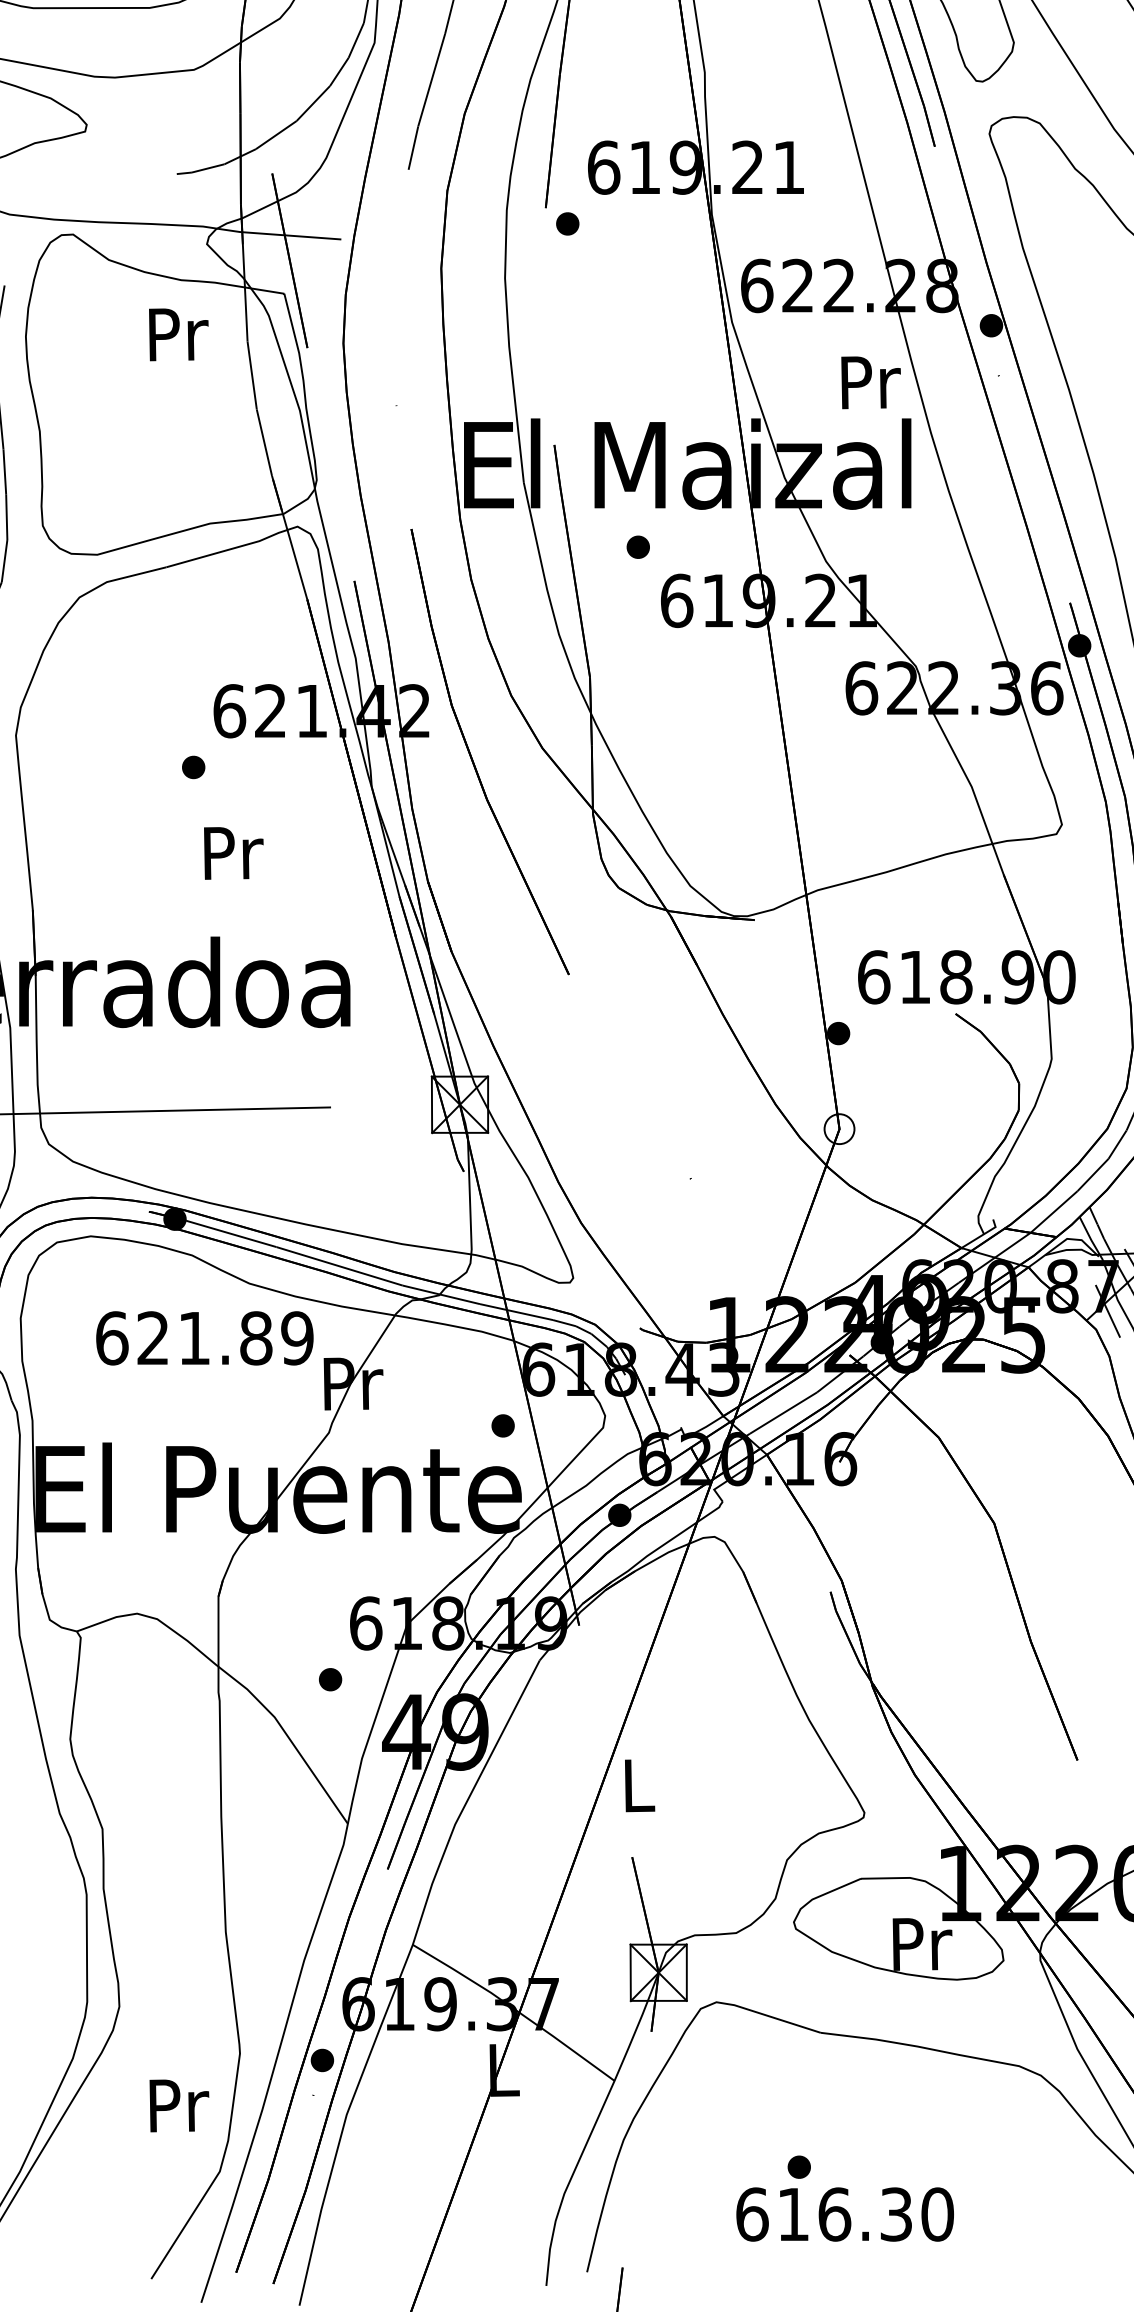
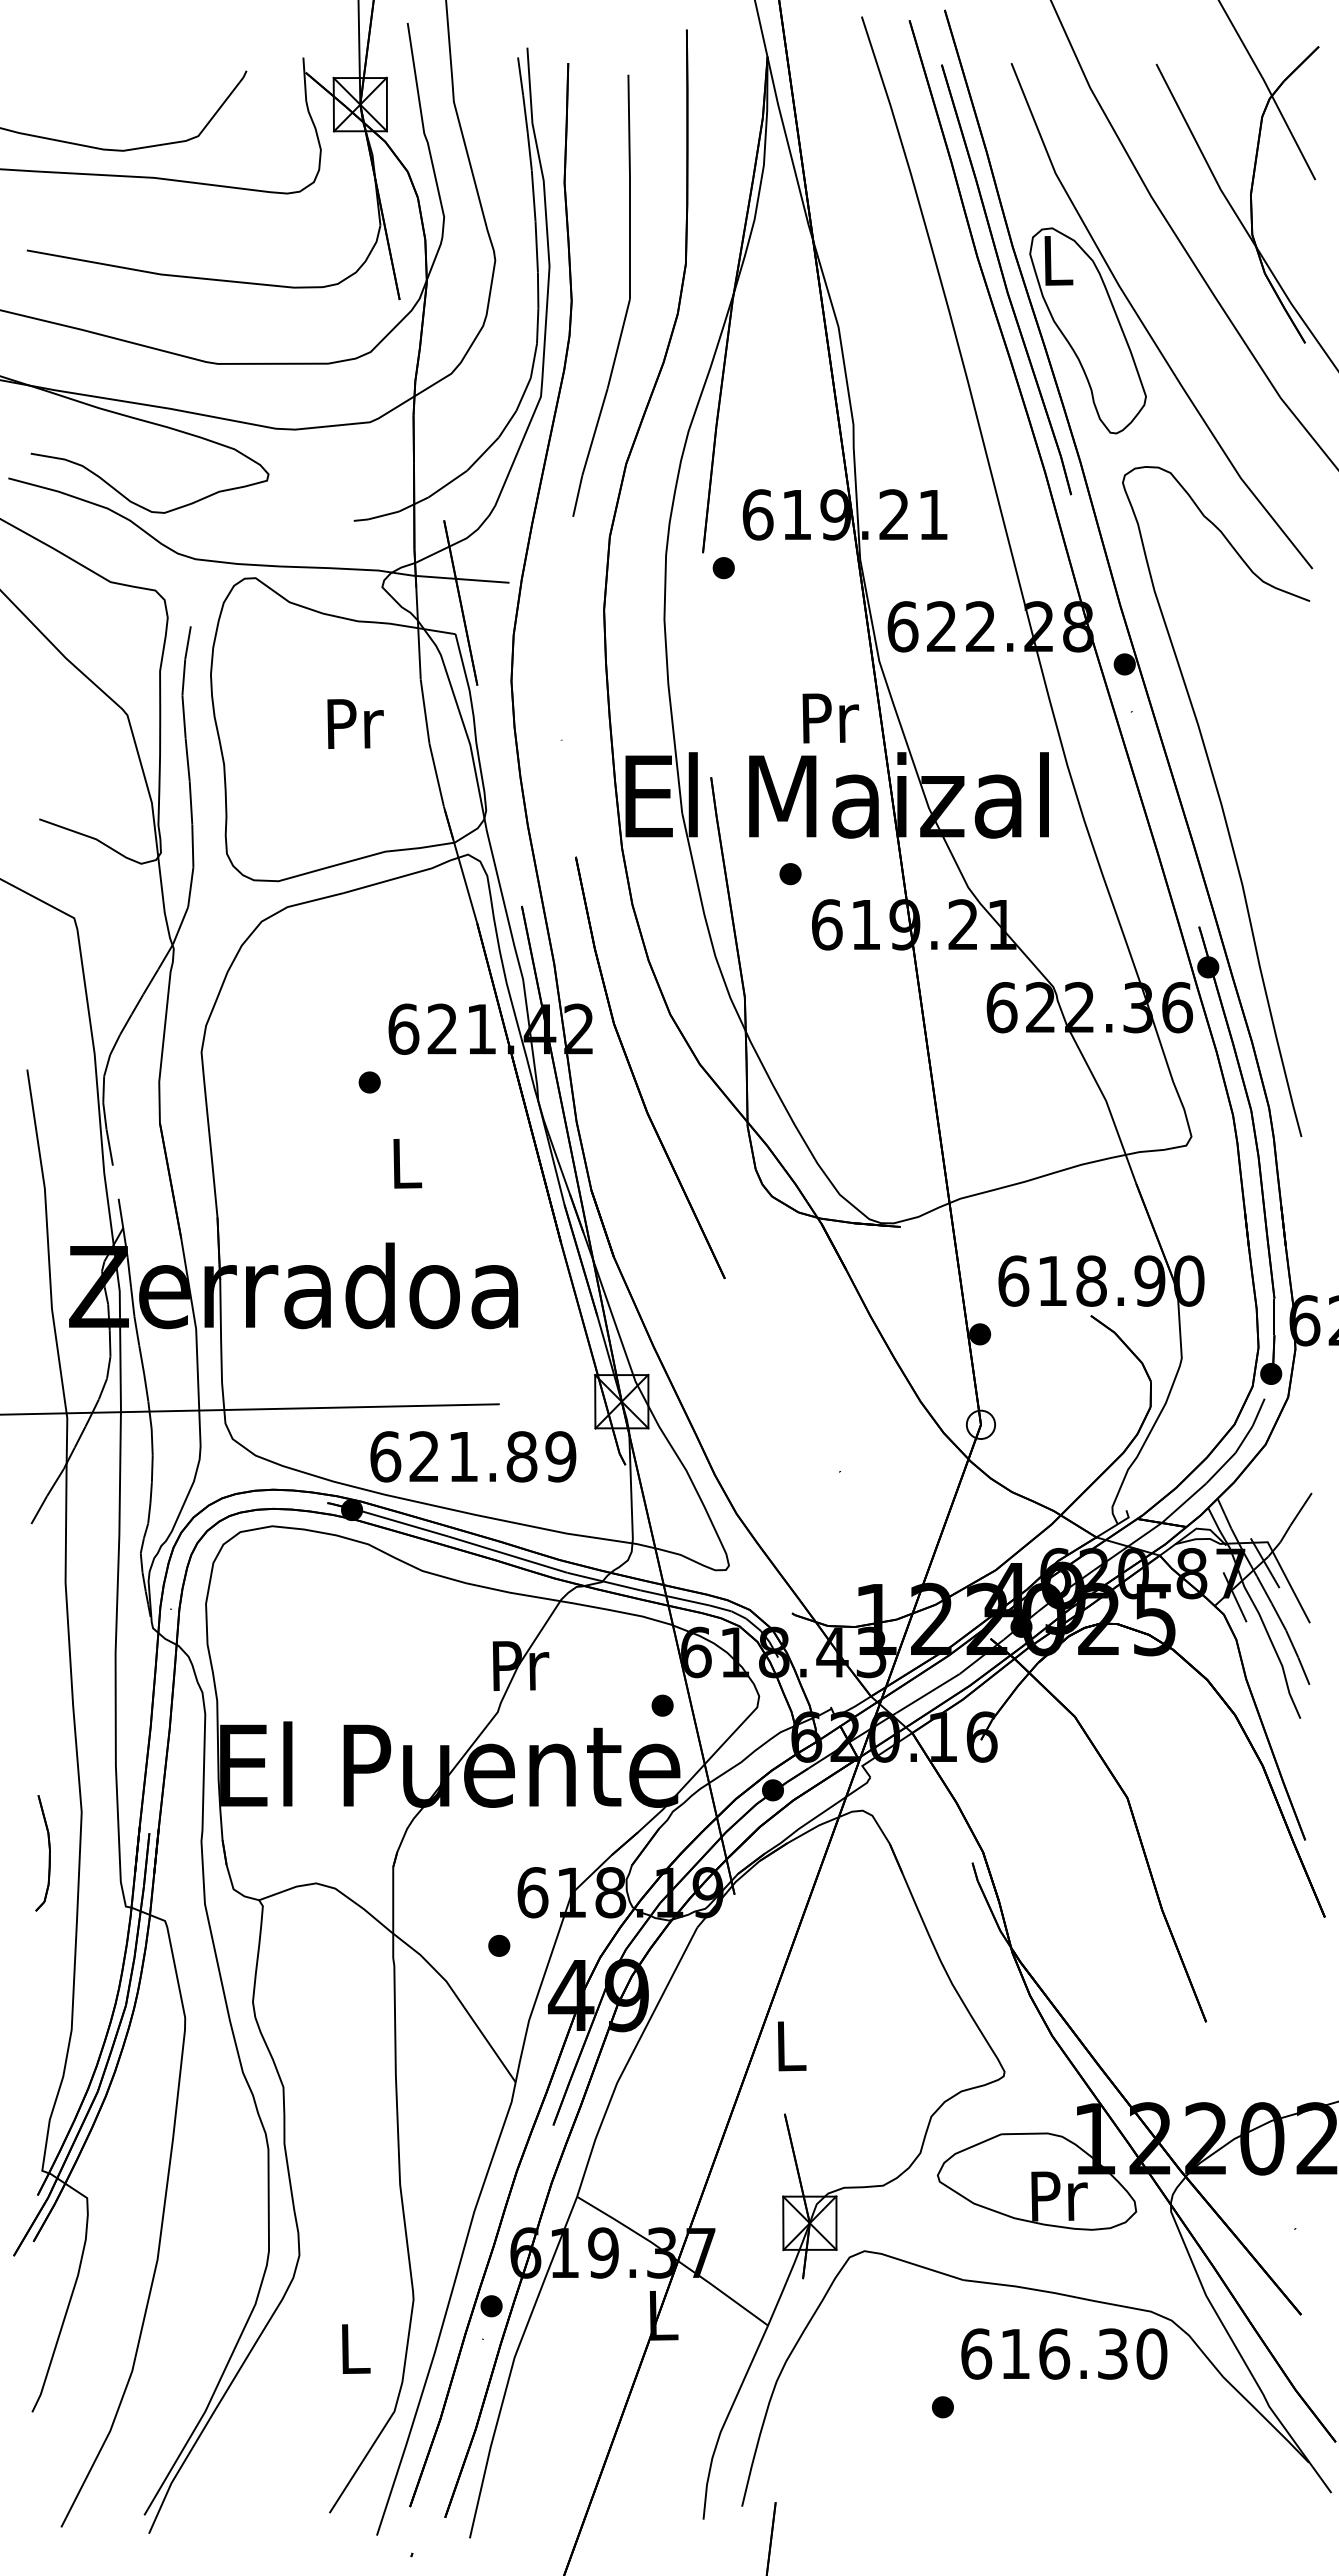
text: (178, 334) -> (355, 723), moved
text: (870, 382) -> (830, 718), moved
text: (233, 853) -> (407, 1163), Pr -> L
text: (205, 1338) -> (473, 1456), moved
text: (179, 2106) -> (356, 2349), Pr -> L
text: (845, 2213) -> (1064, 2353), moved

